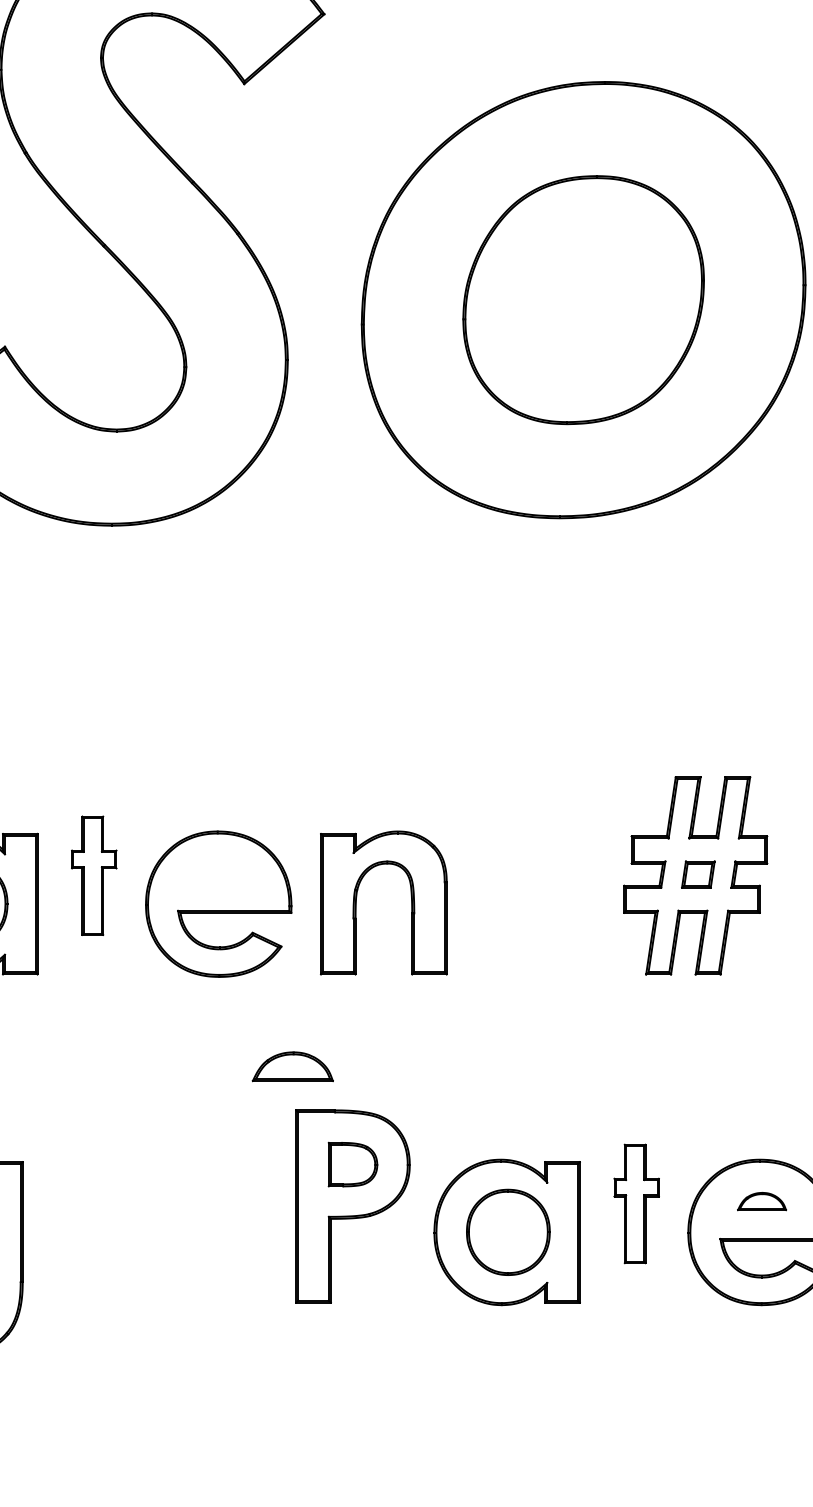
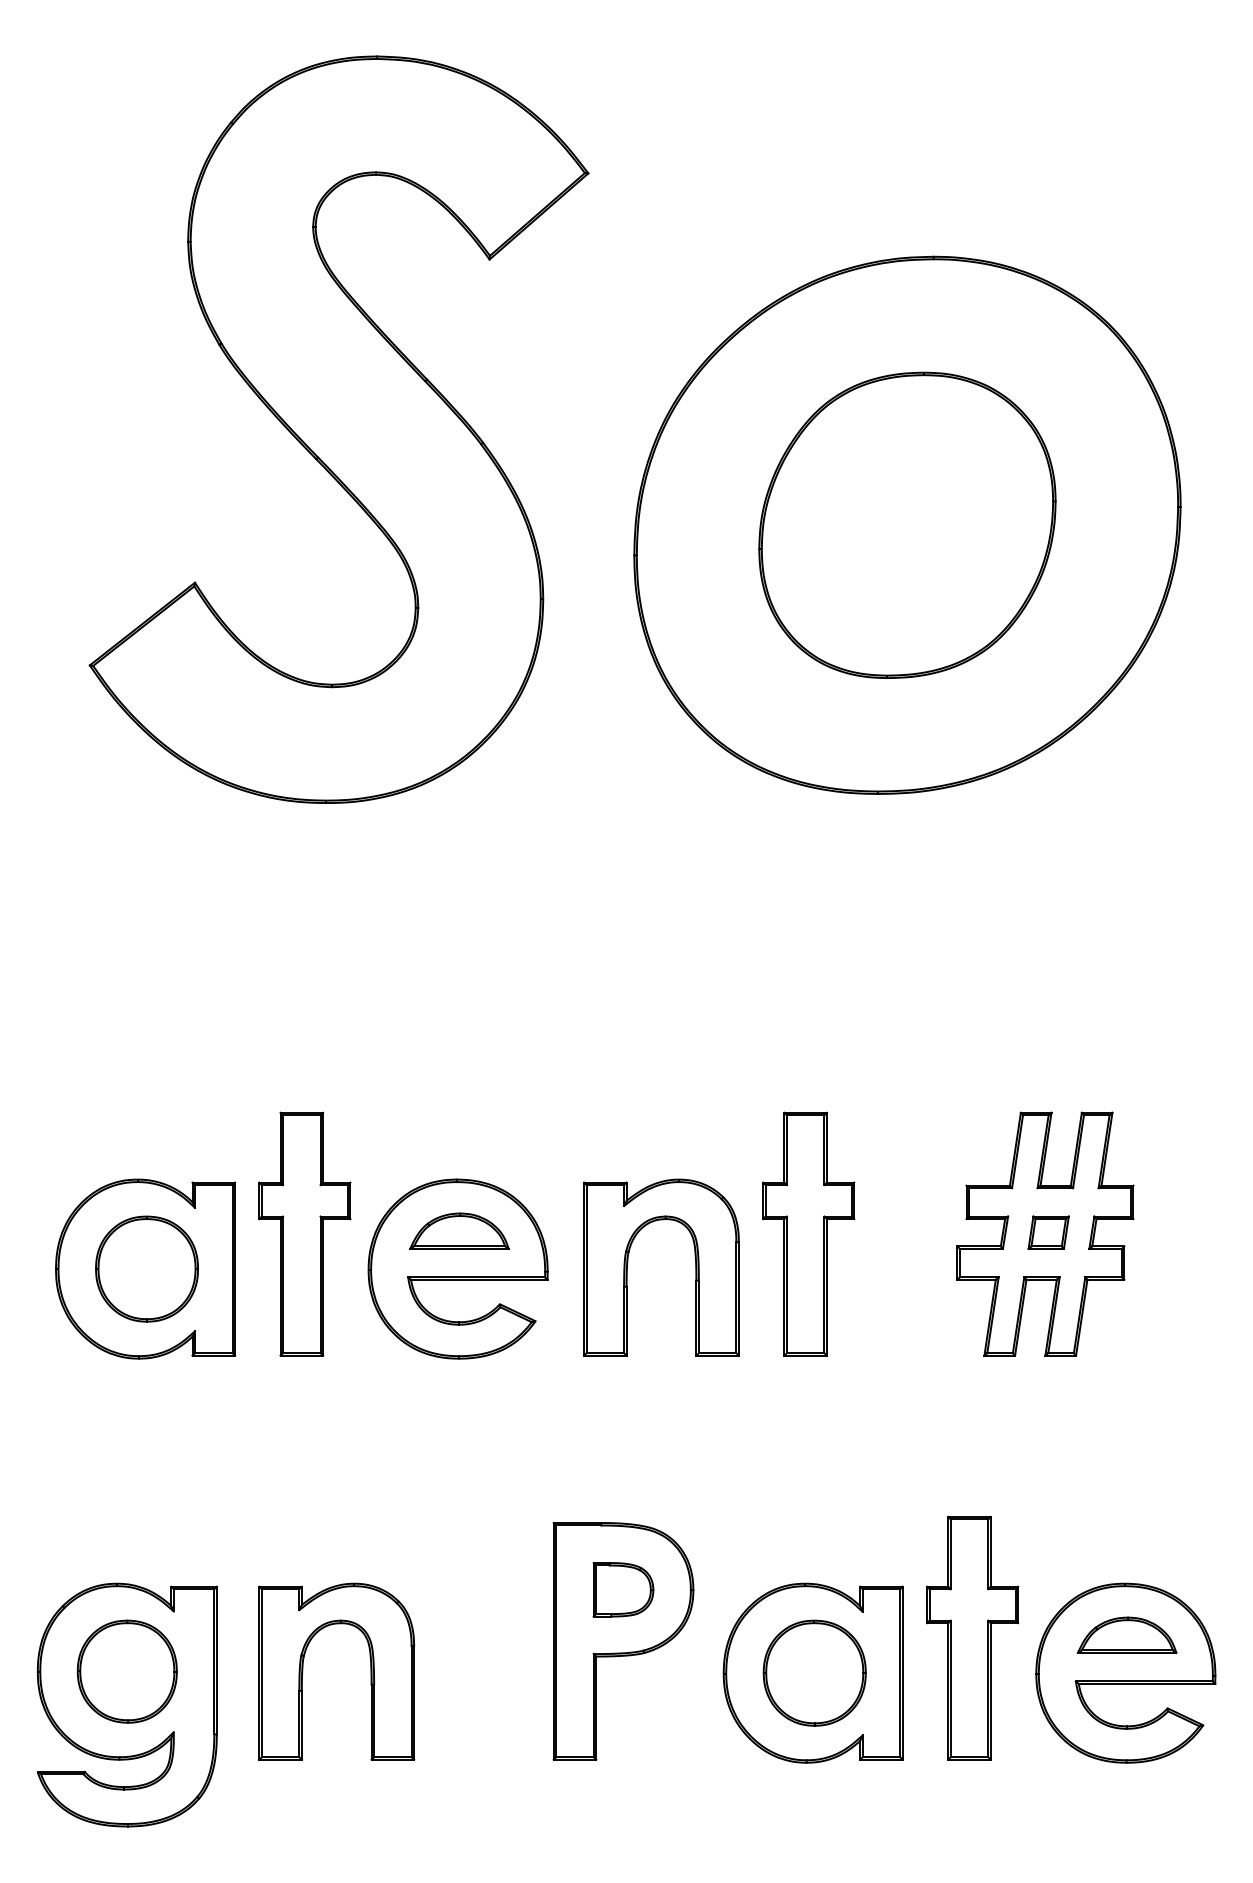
part: (93, 875) -> (304, 1233), size x1.67
part: (503, 875) -> (808, 1233), added
part: (292, 1066) -> (459, 1230), moved
part: (761, 1200) -> (1126, 1634), size x1.67
part: (636, 1203) -> (972, 1637), size x1.67
part: (93, 1231) -> (303, 1671), added

